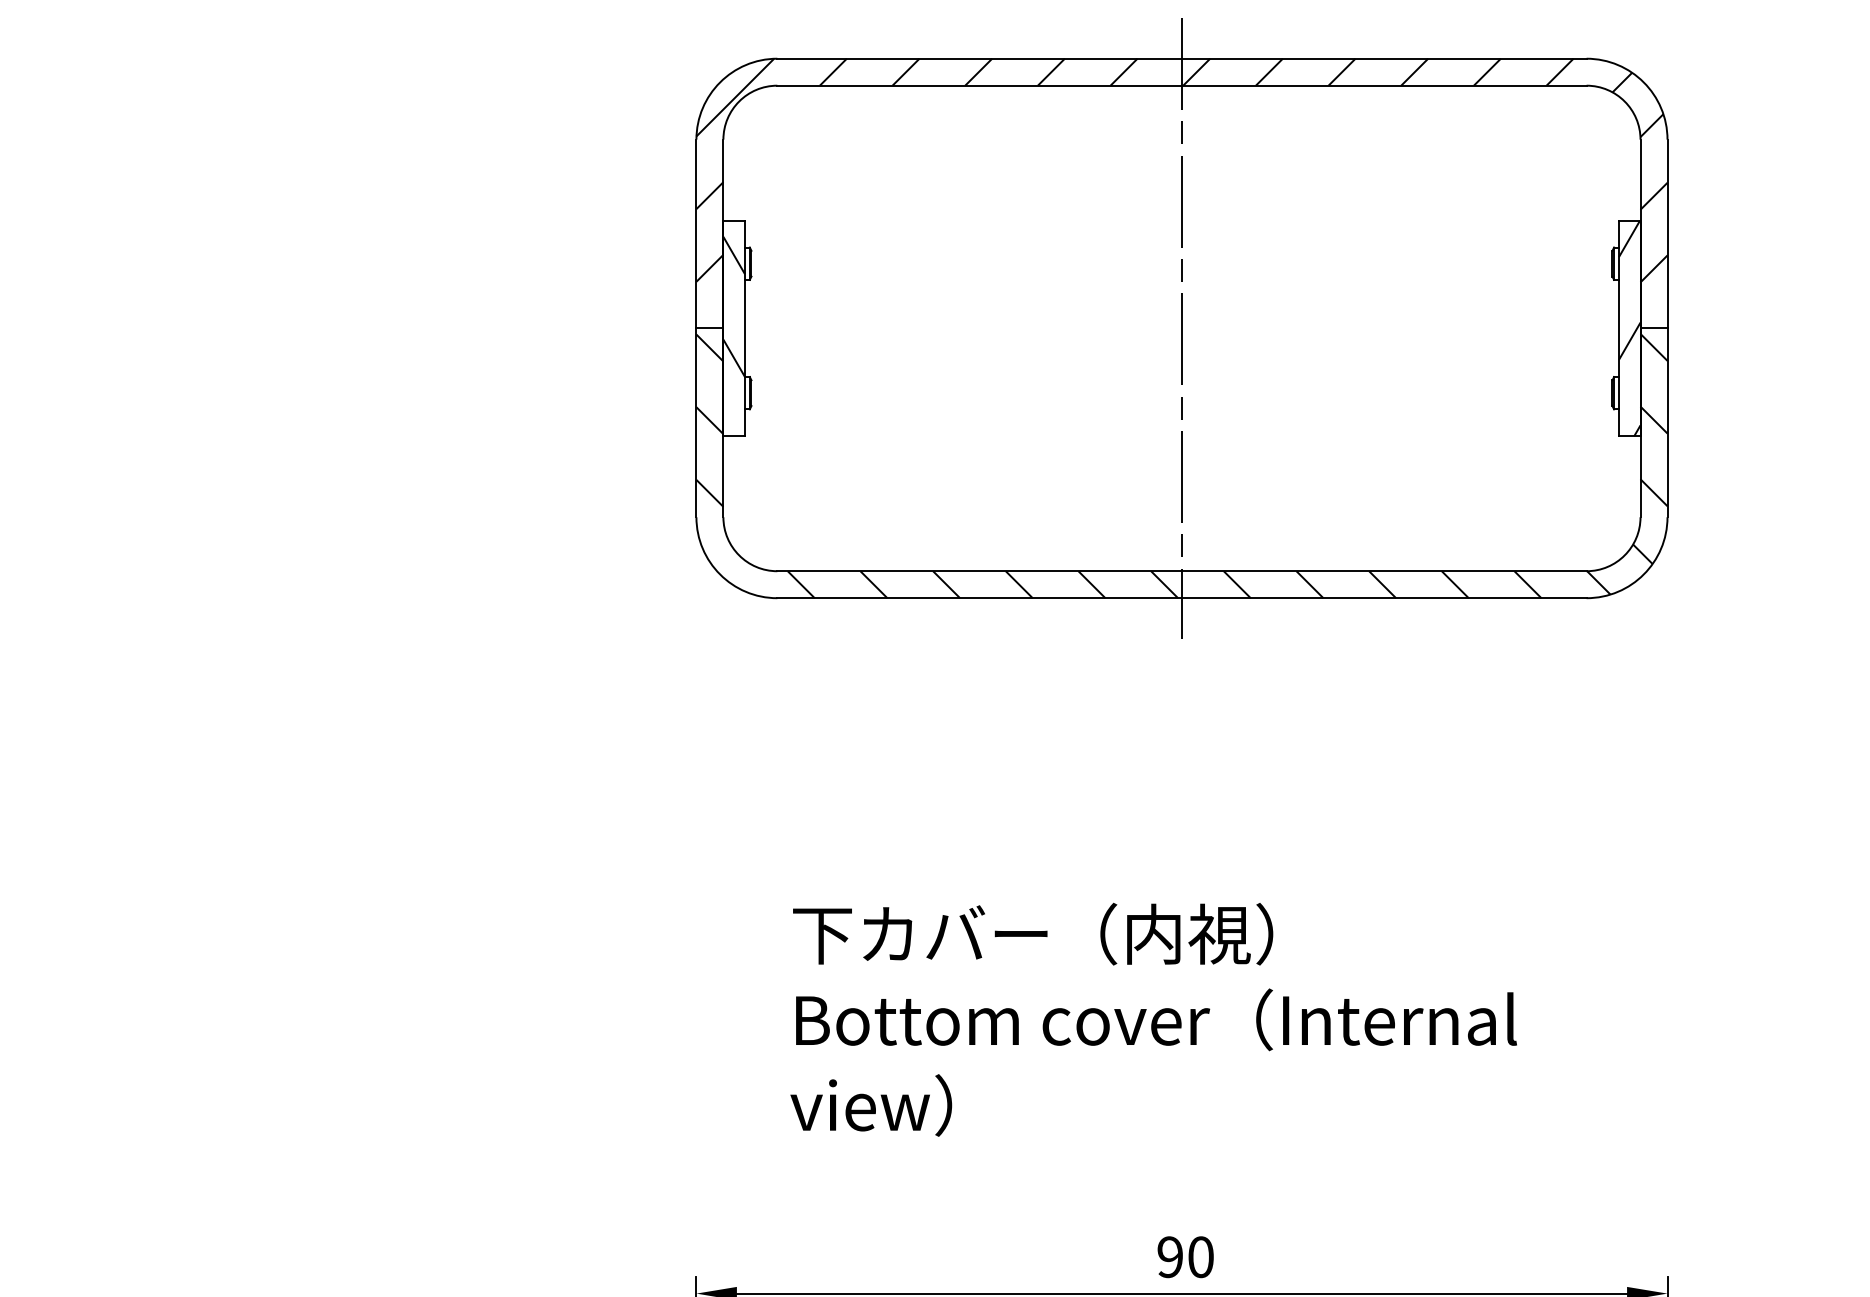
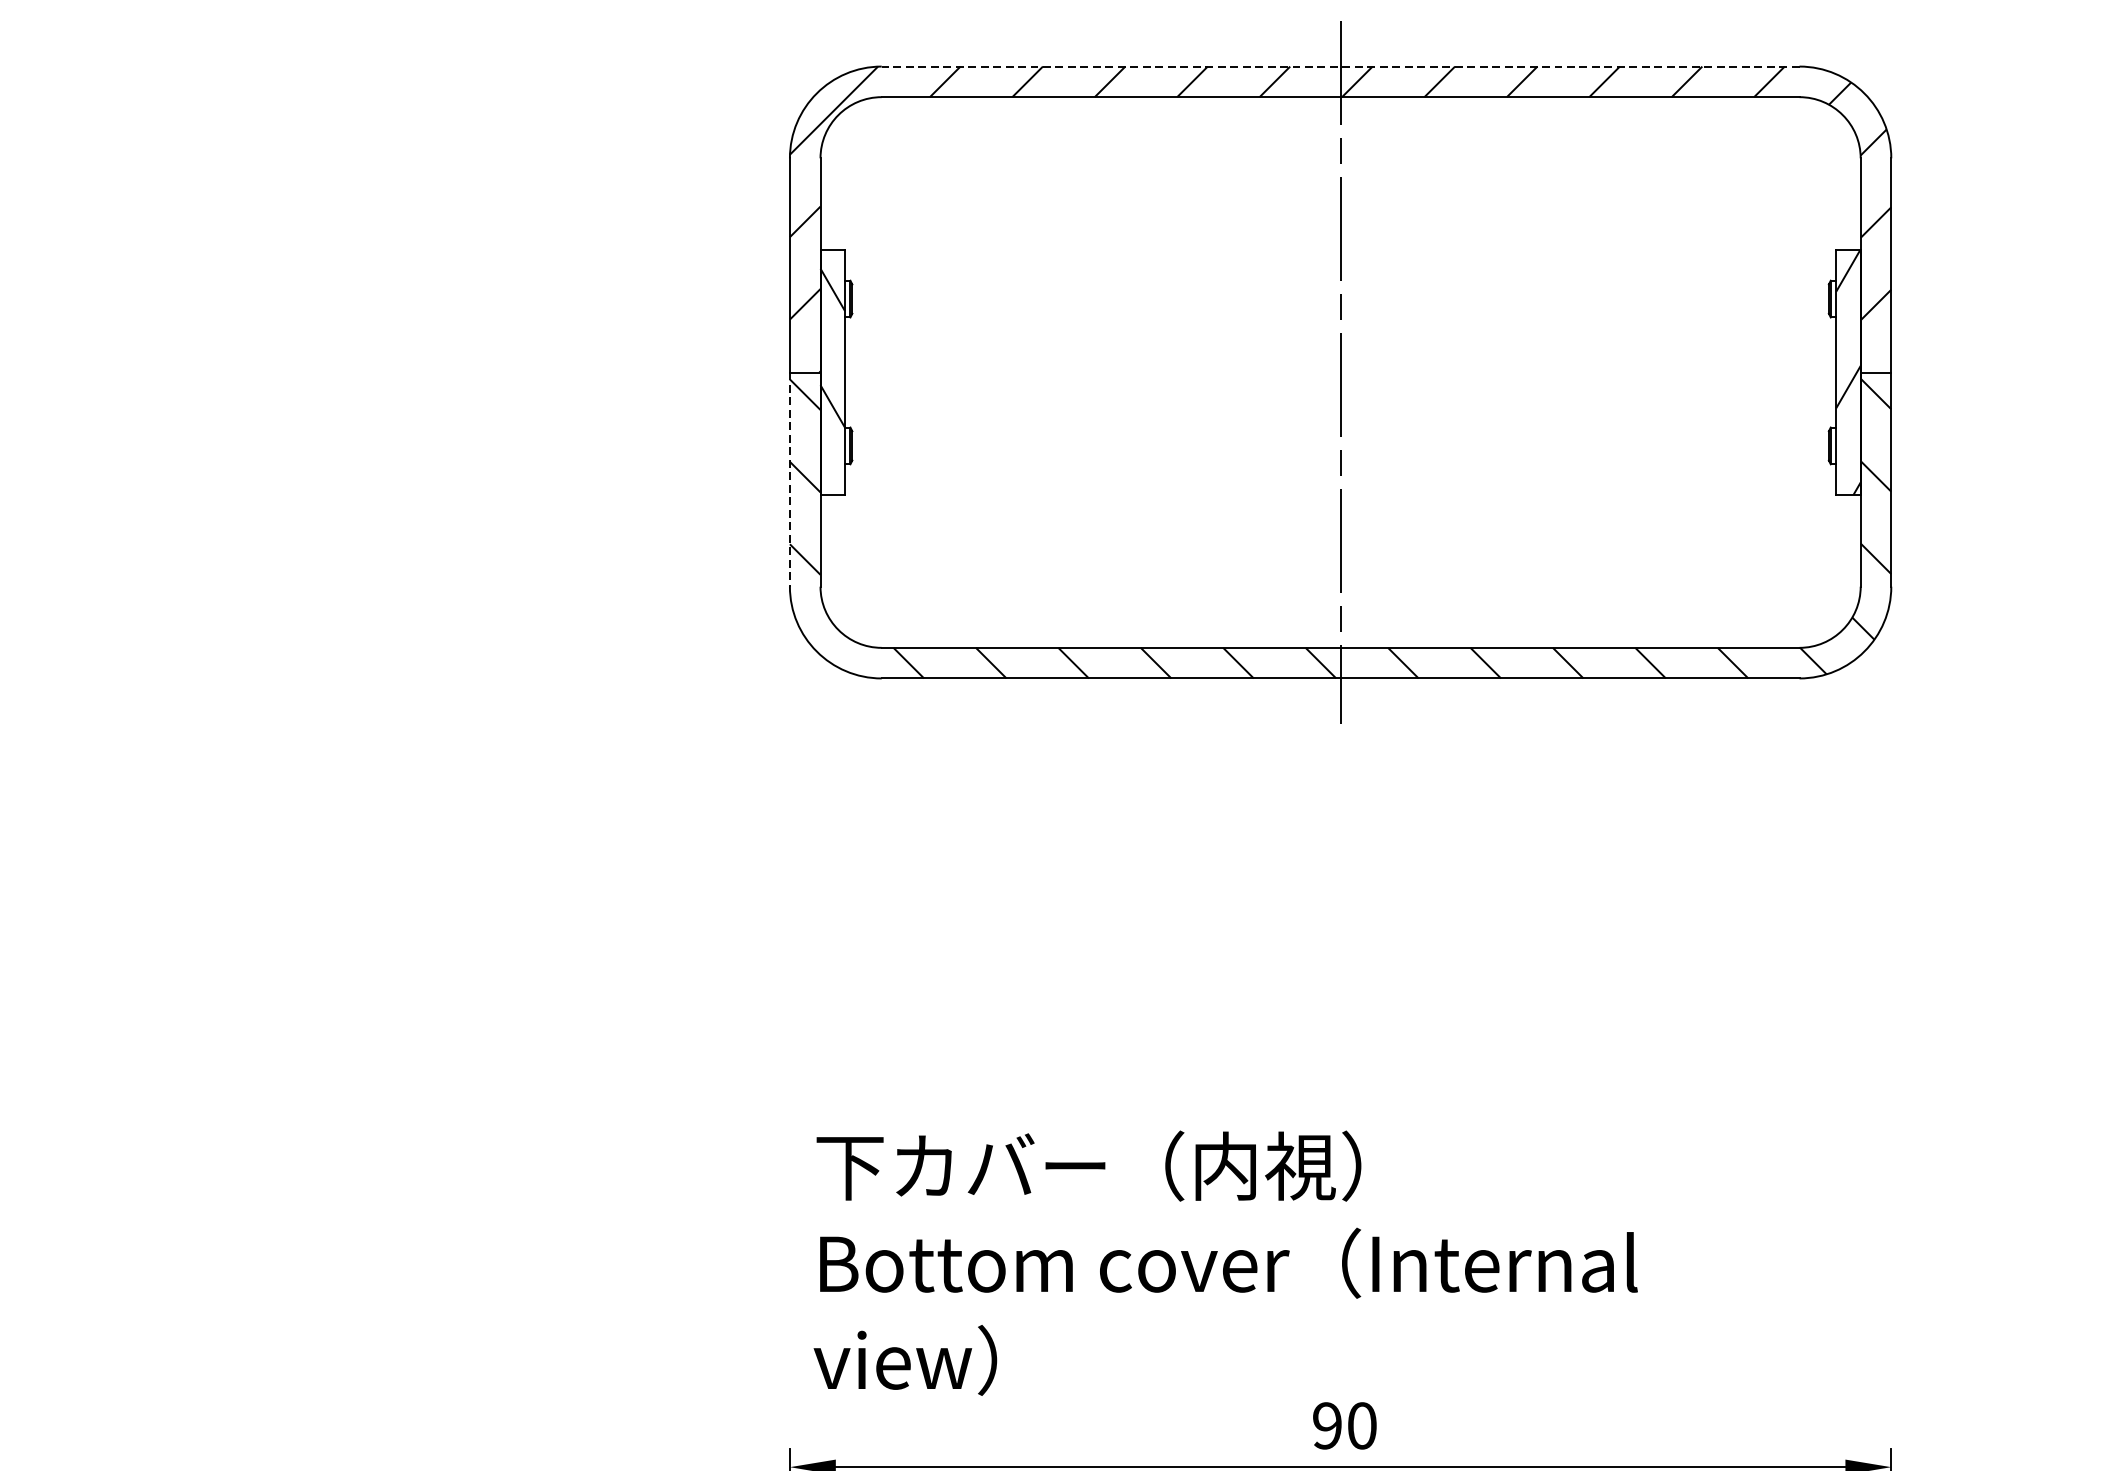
line: (1181, 58) -> (1340, 66), solid -> dashed
line: (696, 423) -> (789, 480), solid -> dashed
text: (1153, 1019) -> (1225, 1262), moved

